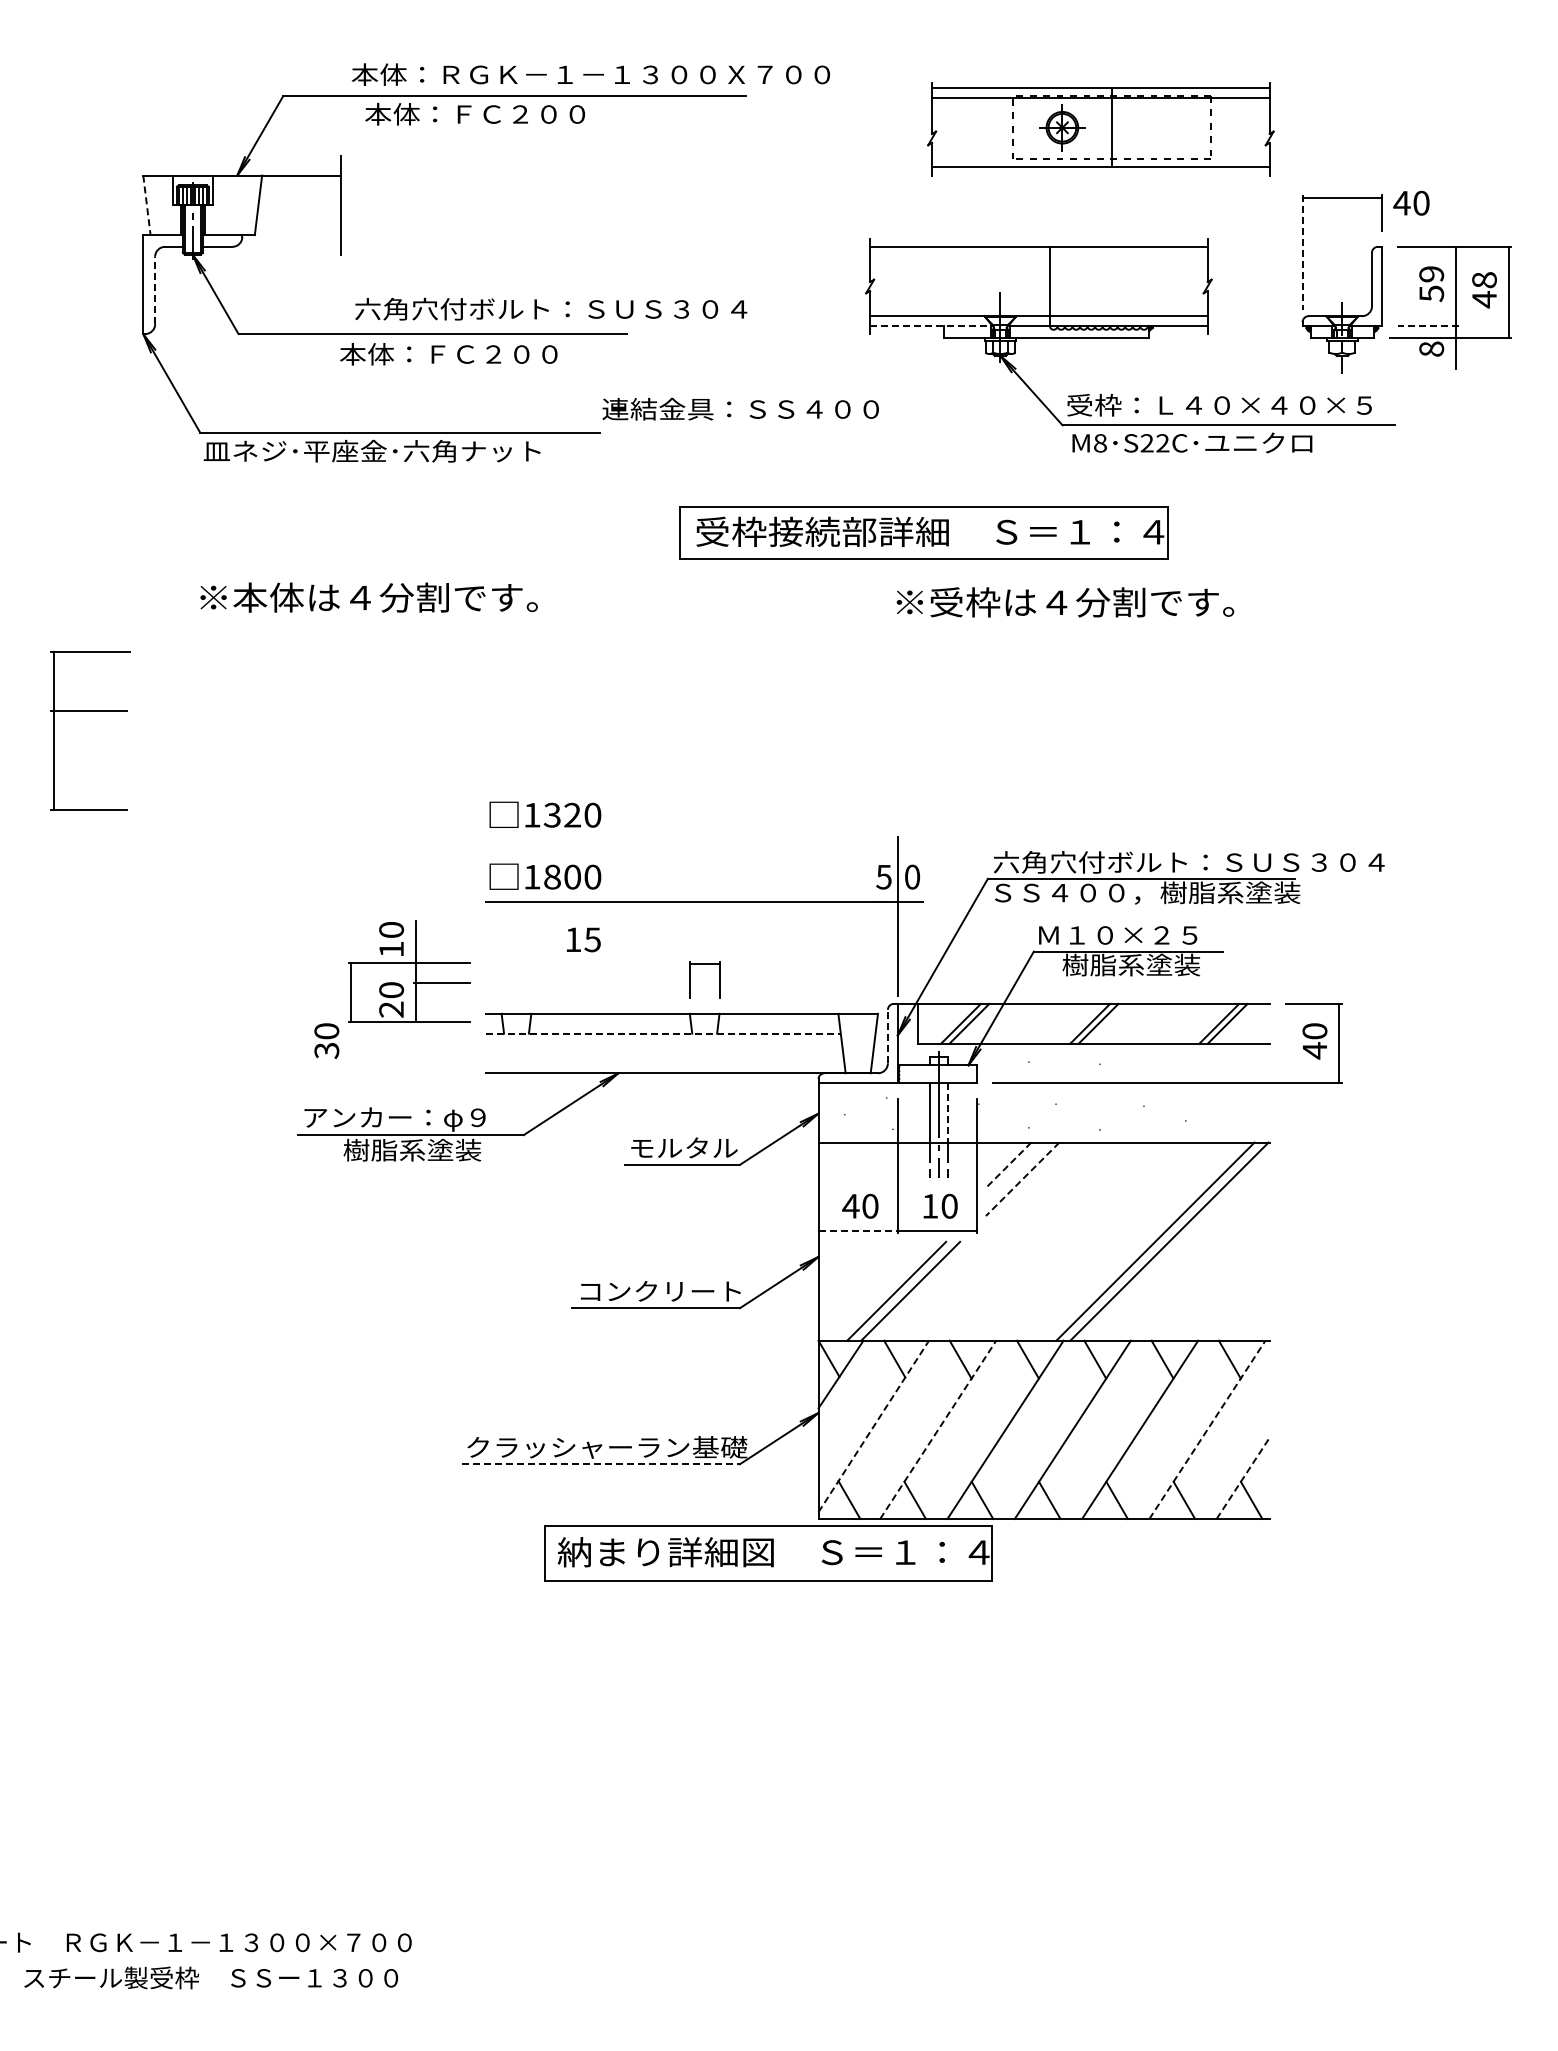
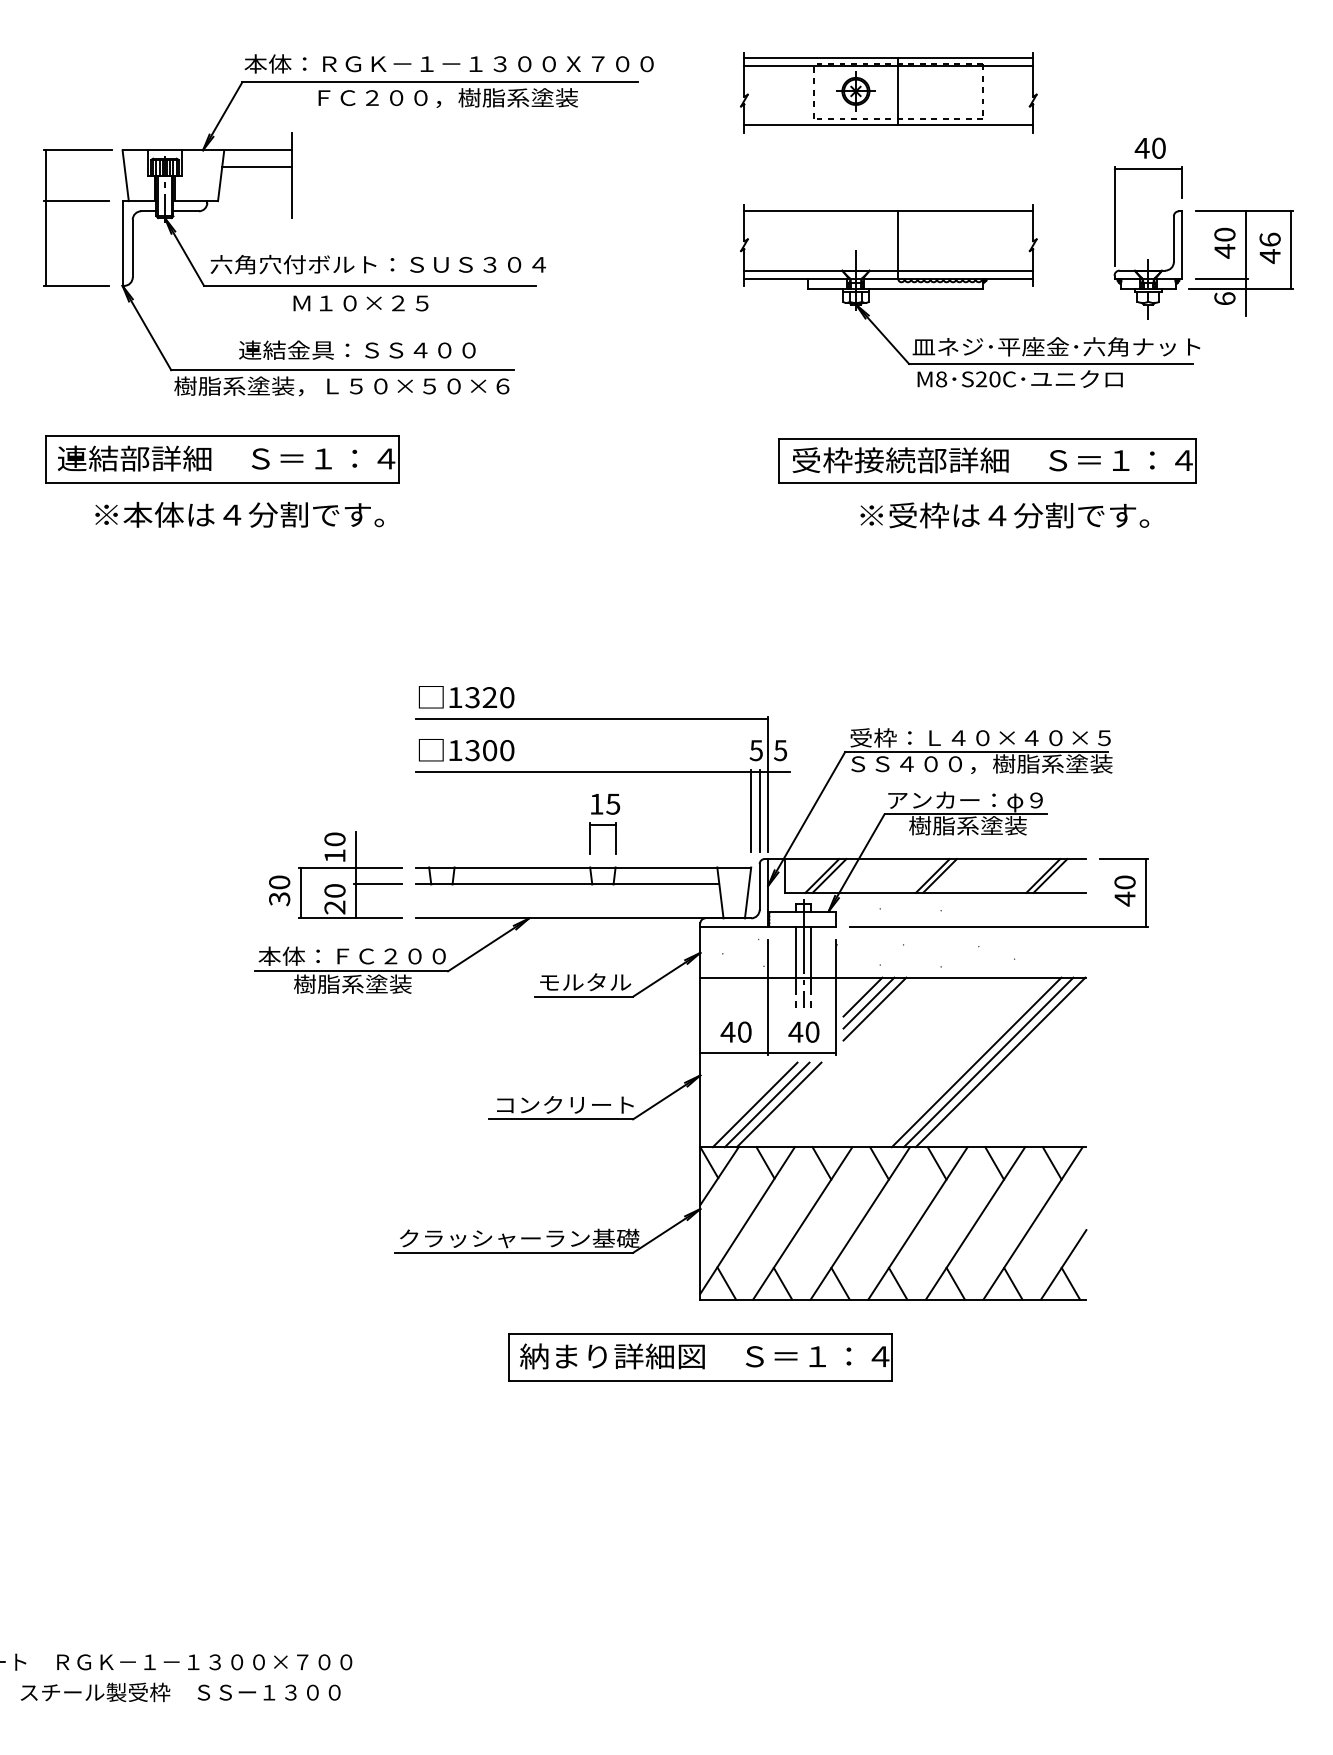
text: (590, 74) -> (448, 63), moved
text: (520, 113) -> (445, 97), 本体：ＦＣ２００ -> ＦＣ２００，樹脂系塗装
part: (1100, 129) -> (888, 92), moved
line: (300, 195) -> (257, 167), added
text: (1411, 202) -> (1150, 147), moved
line: (146, 205) -> (125, 175), dashed -> solid
line: (1302, 253) -> (1114, 216), dashed -> solid
text: (1484, 280) -> (1270, 240), 48 -> 46
text: (1431, 284) -> (1224, 243), 59 -> 40
line: (155, 290) -> (133, 248), dashed -> solid
text: (551, 308) -> (378, 264), moved
line: (931, 326) -> (796, 279), dashed -> solid
line: (1427, 326) -> (1221, 279), dashed -> solid
text: (1431, 348) -> (1224, 298), 8 -> 6
text: (448, 354) -> (383, 303), 本体：ＦＣ２００ -> Ｍ１０×２５
text: (1234, 405) -> (1056, 347), 受枠：Ｌ４０×４０×５ -> 皿ネジ･平座金･六角ナット
text: (740, 408) -> (357, 349), moved
text: (1162, 443) -> (994, 379), S22C -> S20C
text: (399, 450) -> (341, 385), 皿ネジ･平座金･六角ナット -> 樹脂系塗装，Ｌ５０×５０×６
part: (923, 532) -> (986, 460), moved
part: (259, 536) -> (222, 459), added
text: (368, 597) -> (239, 514), moved
text: (1065, 602) -> (1004, 515), moved
part: (90, 711) -> (77, 201), moved
line: (691, 839) -> (591, 718), added
text: (1188, 862) -> (1016, 738), 六角穴付ボルト：ＳＵＳ３０４ -> 受枠：Ｌ４０×４０×５
text: (551, 876) -> (471, 750), 1800 -> 1300
text: (912, 876) -> (780, 750), 0 -> 5
text: (1128, 937) -> (965, 802), Ｍ１０×２５ -> アンカー：φ９
text: (583, 939) -> (605, 803), moved
line: (878, 947) -> (751, 810), added
line: (887, 947) -> (759, 810), added
part: (409, 971) -> (350, 874), moved
line: (663, 1033) -> (567, 884), dashed -> solid
line: (887, 1036) -> (759, 886), dashed -> solid
line: (948, 1112) -> (811, 951), dashed -> solid
text: (411, 1118) -> (352, 957), アンカー：φ９ -> 本体：ＦＣ２００
line: (1008, 1165) -> (862, 997), dashed -> solid
line: (1015, 1172) -> (868, 1003), added
line: (1022, 1179) -> (874, 1009), dashed -> solid
text: (929, 1206) -> (795, 1032), 10 -> 40
line: (858, 1230) -> (734, 1052), dashed -> solid
line: (1141, 1241) -> (976, 1062), added
line: (882, 1290) -> (755, 1104), added
line: (873, 1426) -> (747, 1220), dashed -> solid
line: (938, 1429) -> (802, 1223), dashed -> solid
line: (1207, 1429) -> (1033, 1223), dashed -> solid
line: (600, 1464) -> (513, 1253), dashed -> solid
line: (1243, 1478) -> (1063, 1265), dashed -> solid
part: (768, 1553) -> (700, 1357), moved

